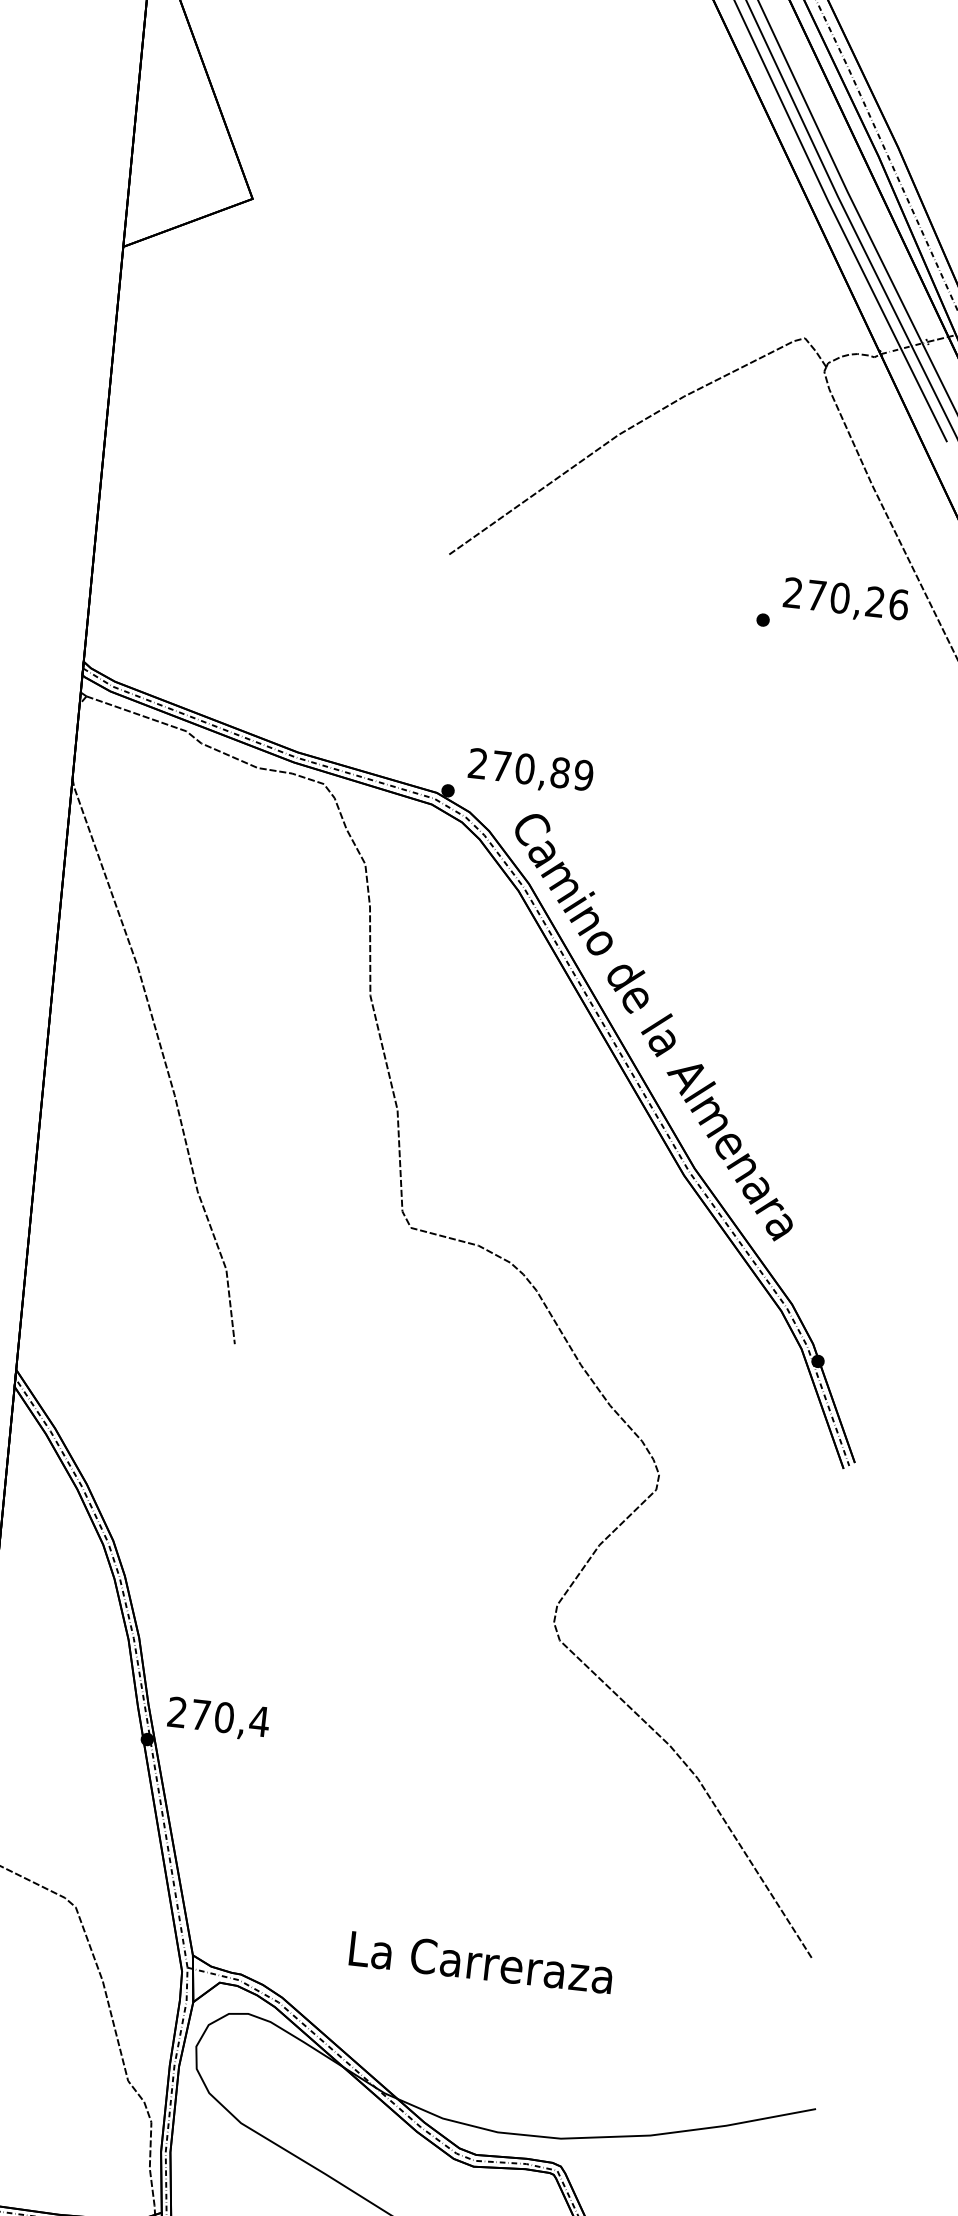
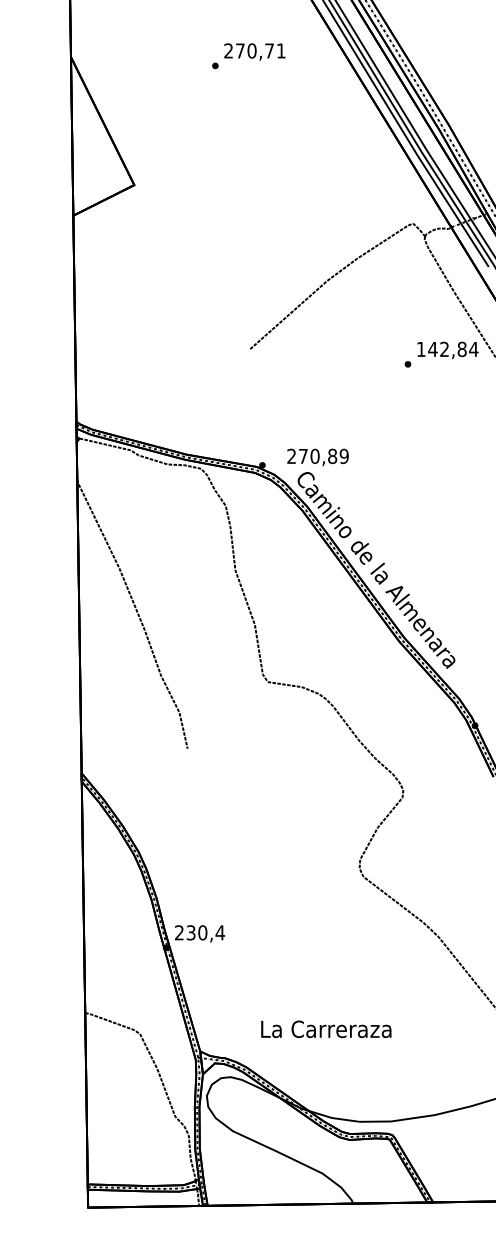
text: (845, 598) -> (447, 349), 270,26 -> 142,84
text: (529, 771) -> (317, 457), moved
text: (199, 1714) -> (190, 932), 270,4 -> 230,4
text: (481, 1963) -> (326, 1029), moved

